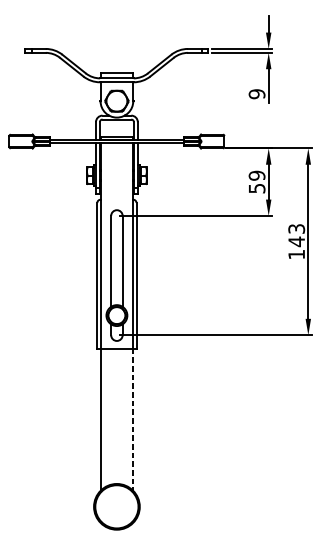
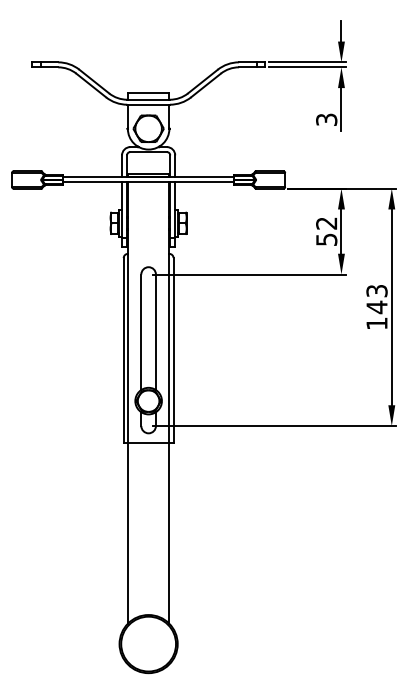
text: (256, 93) -> (326, 119), 9 -> 3
text: (256, 175) -> (326, 223), 59 -> 52
line: (133, 420) -> (169, 534), dashed -> solid

